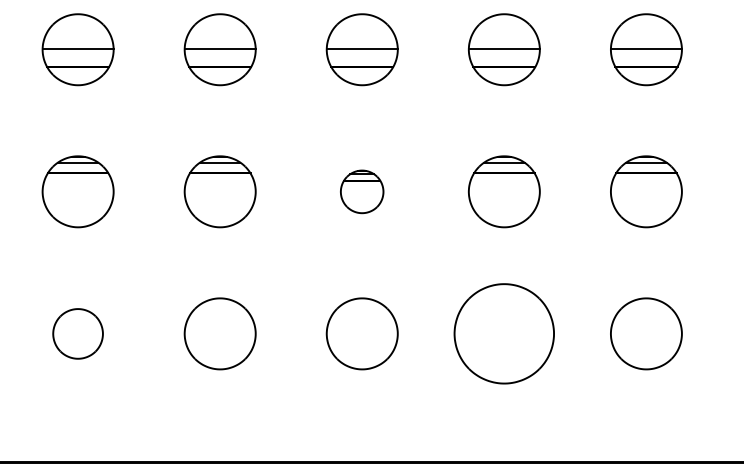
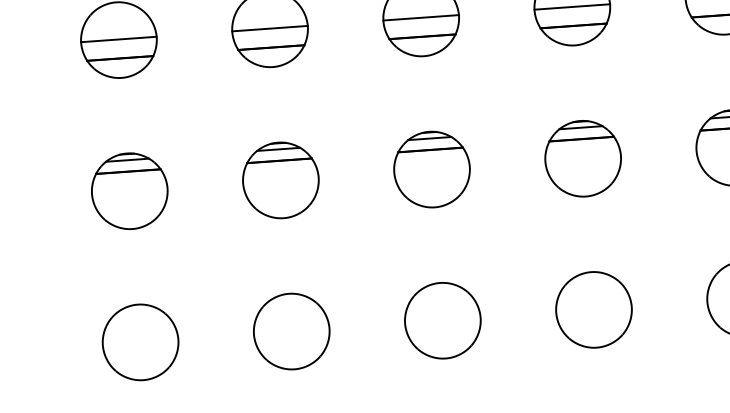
part: (361, 191) -> (431, 169), size x1.67
part: (77, 333) -> (139, 342), size x1.43
part: (504, 333) -> (594, 309), size x0.71

